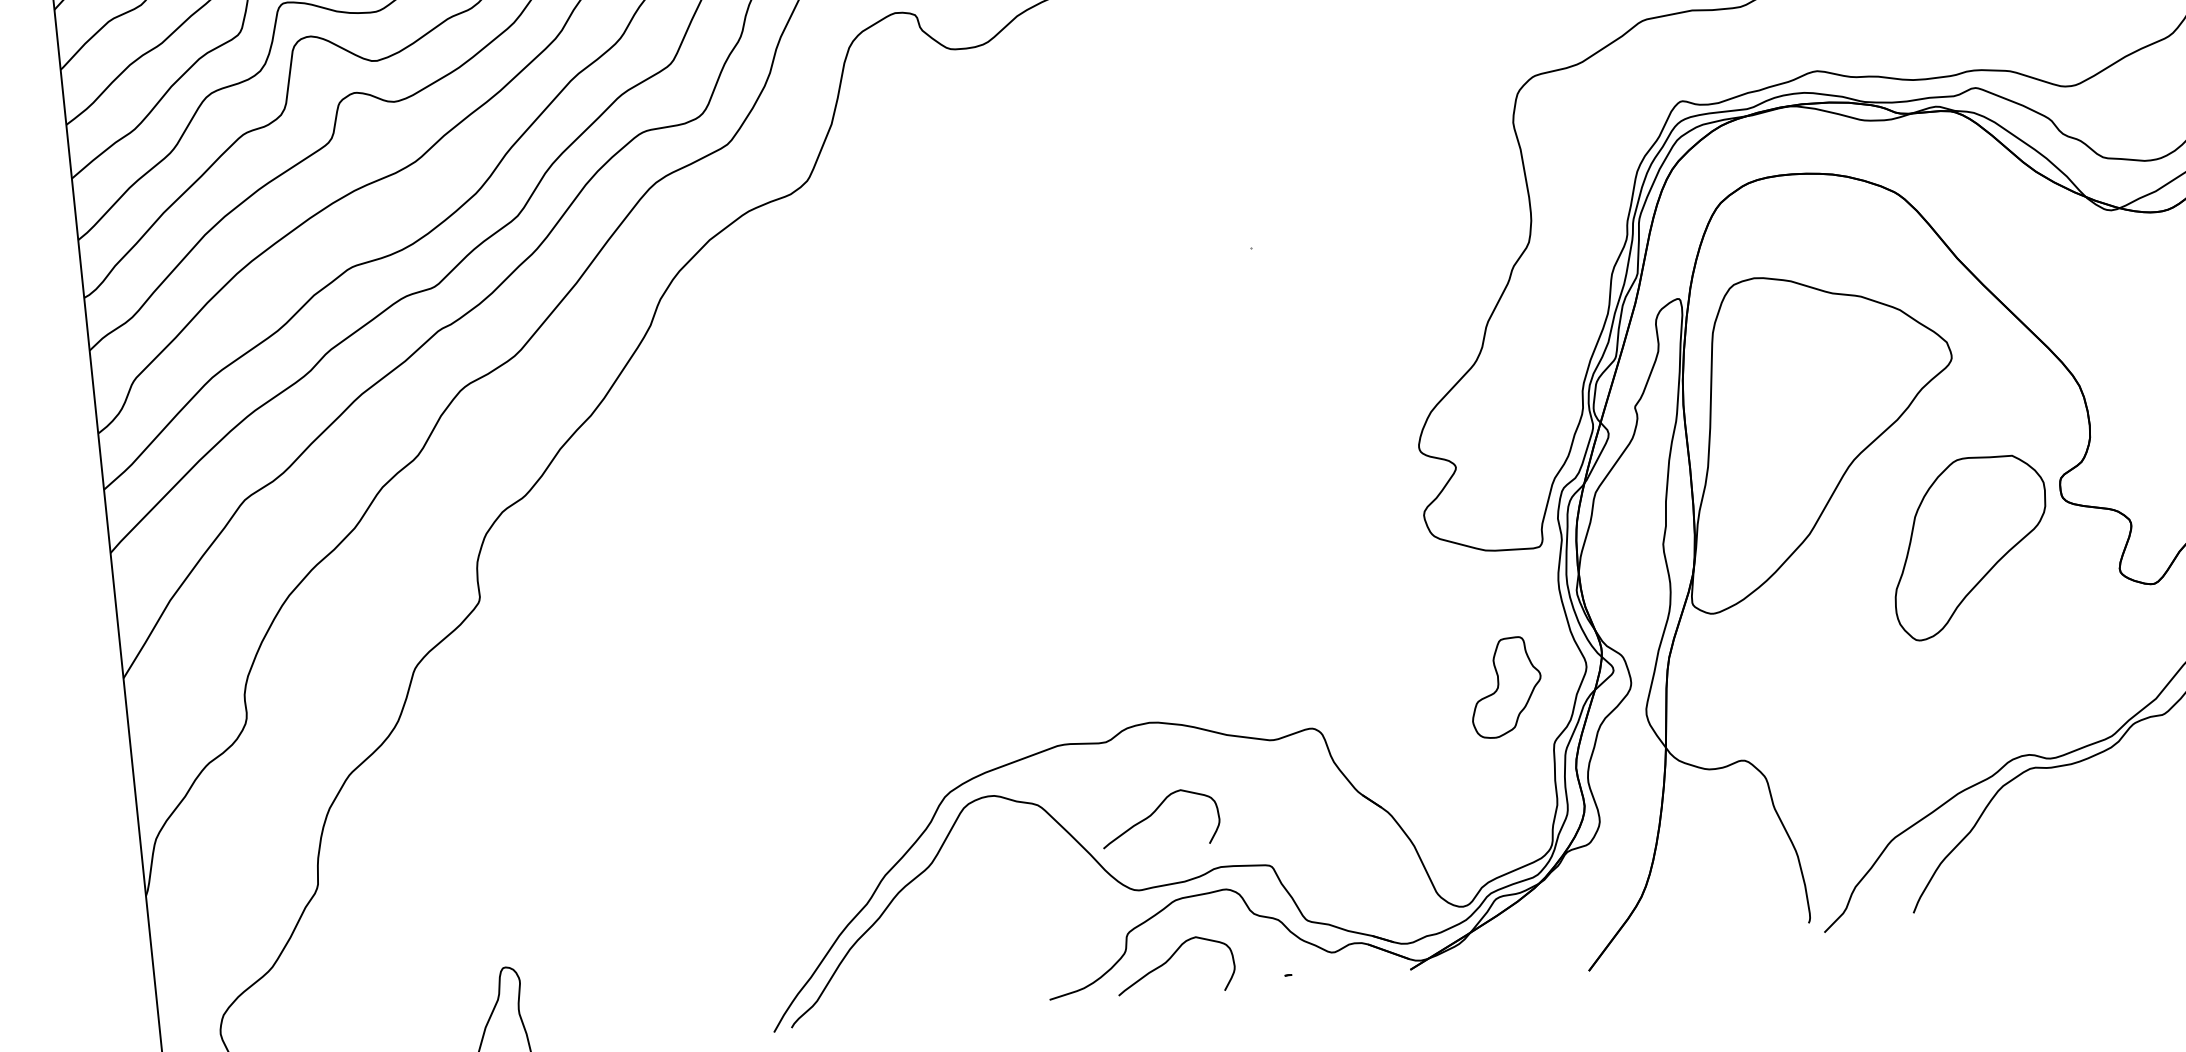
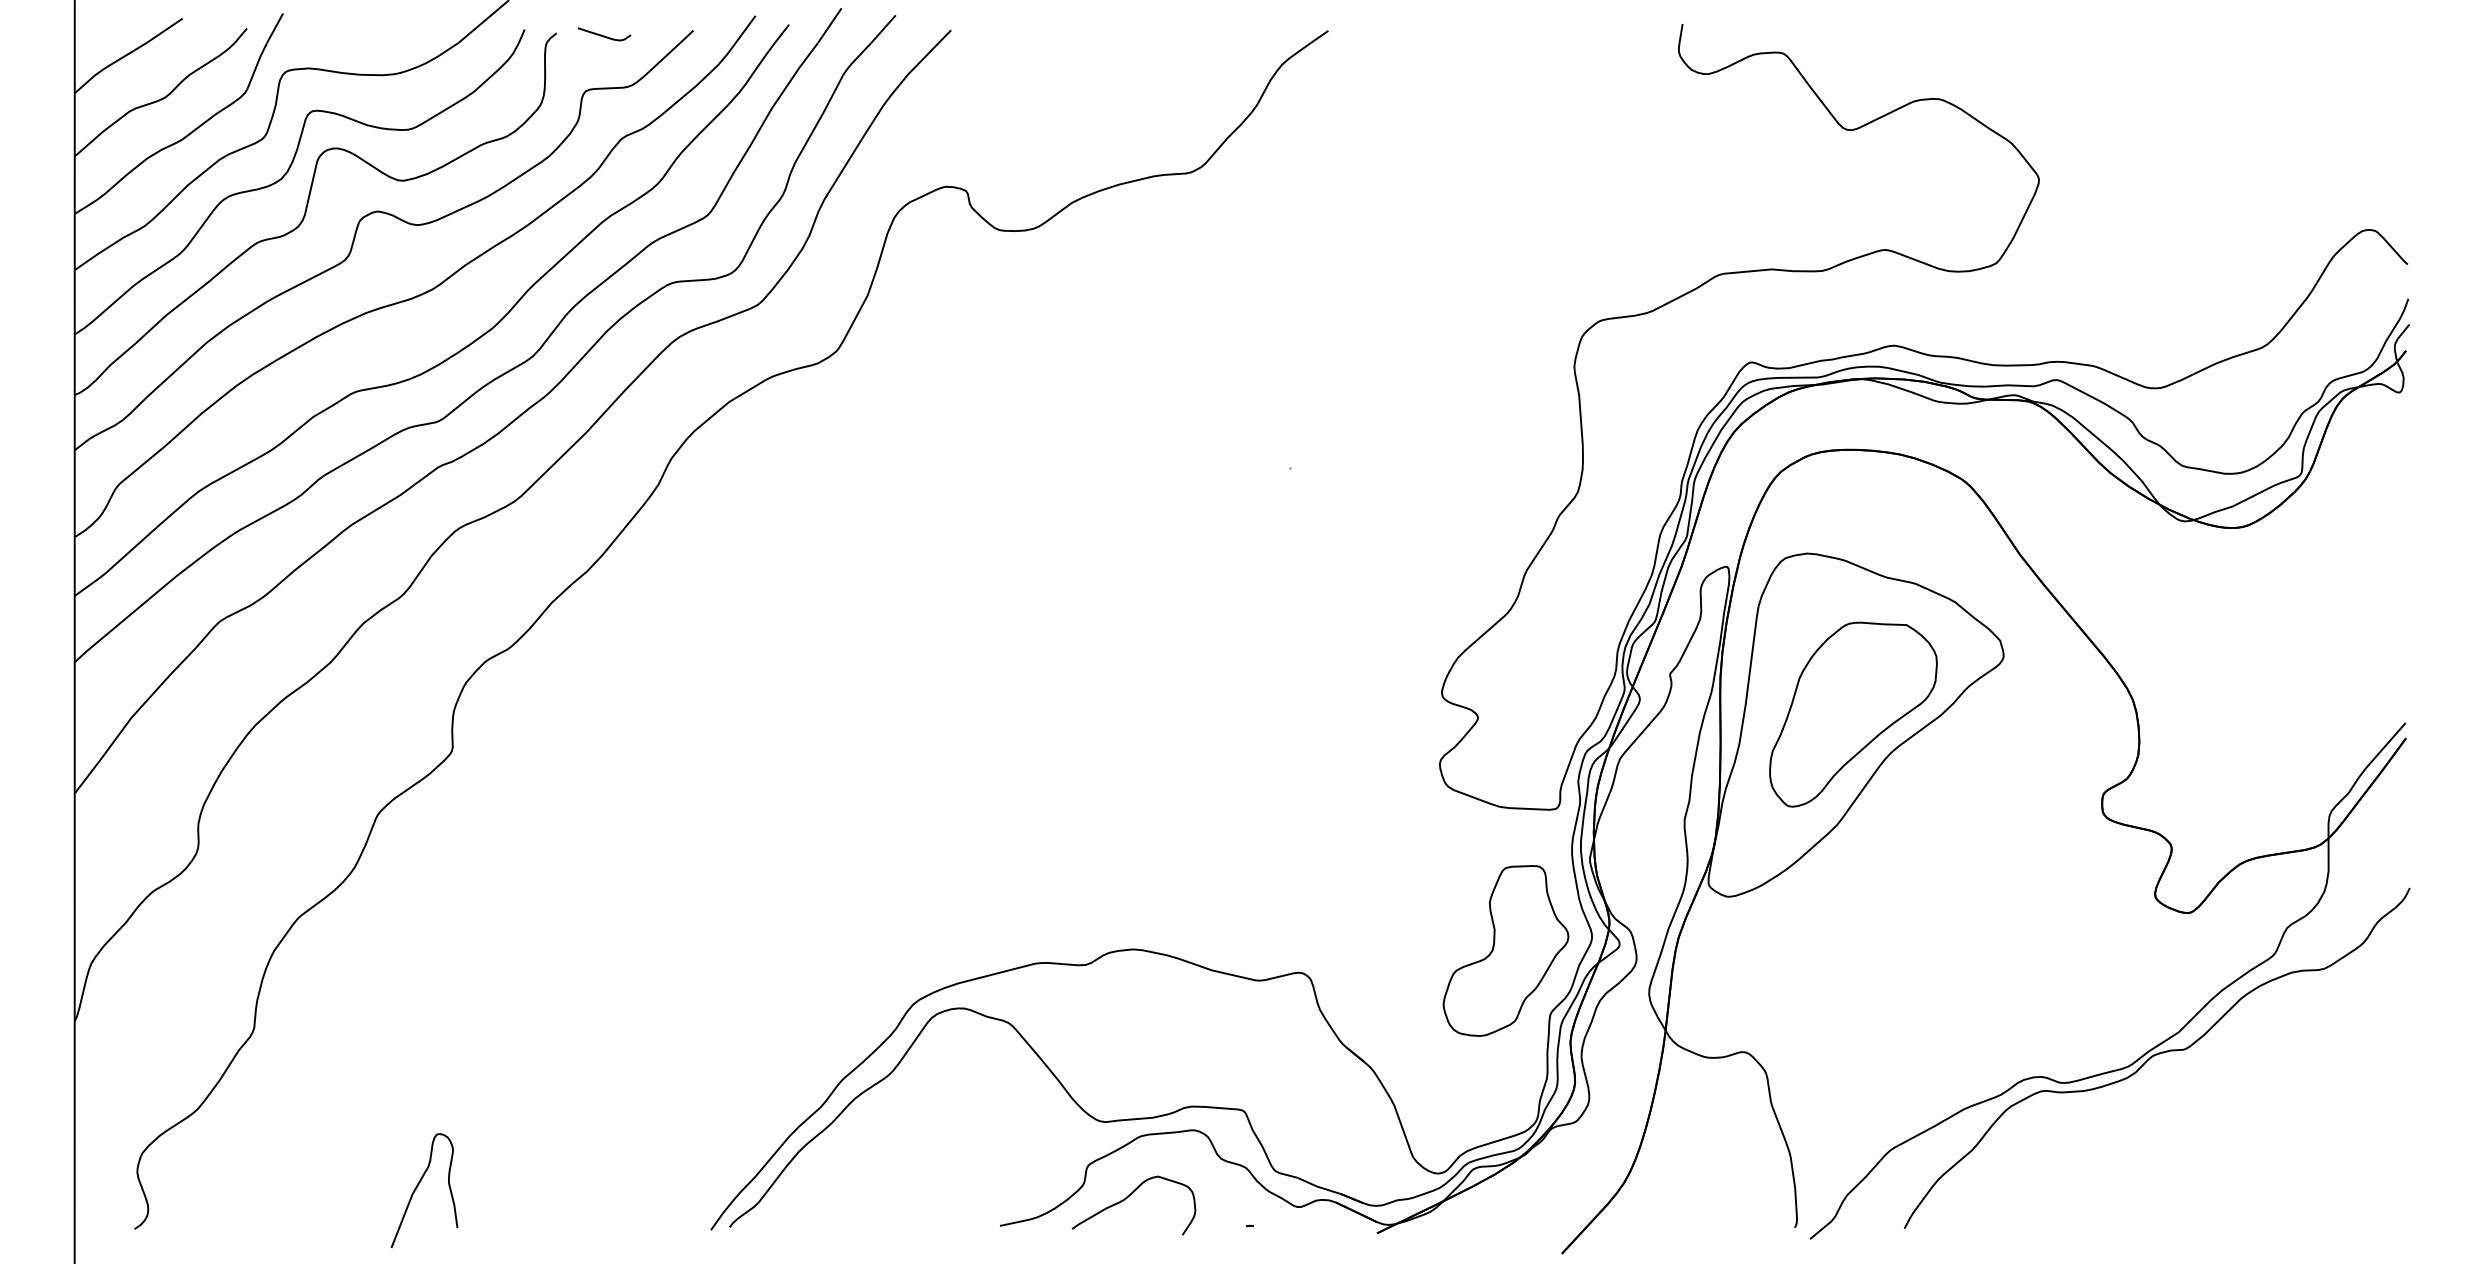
part: (1970, 546) -> (1853, 714), moved
part: (1505, 687) -> (1505, 950), size x1.67
curve: (1153, 814) -> (1127, 1044), removed

